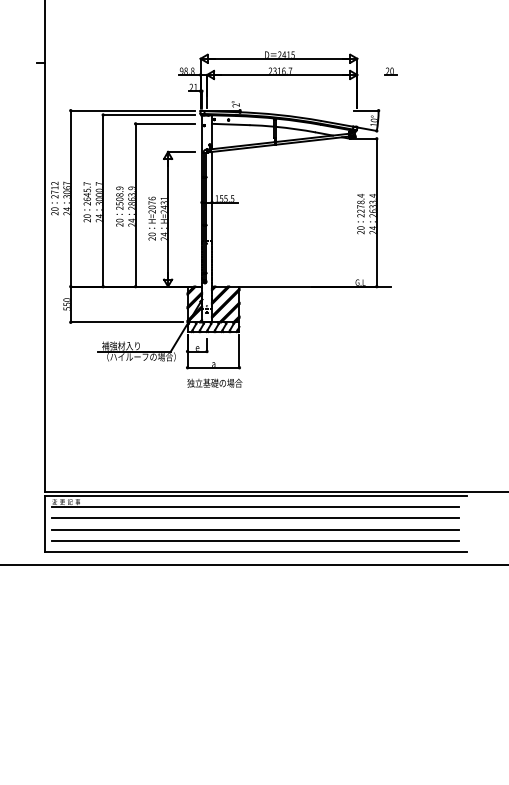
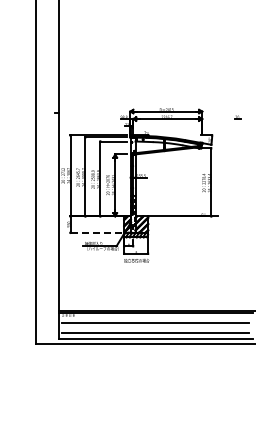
part: (390, 71) -> (237, 117), moved
line: (127, 321) -> (96, 232), solid -> dashed
line: (255, 506) -> (155, 317), removed
line: (255, 530) -> (155, 328), removed

